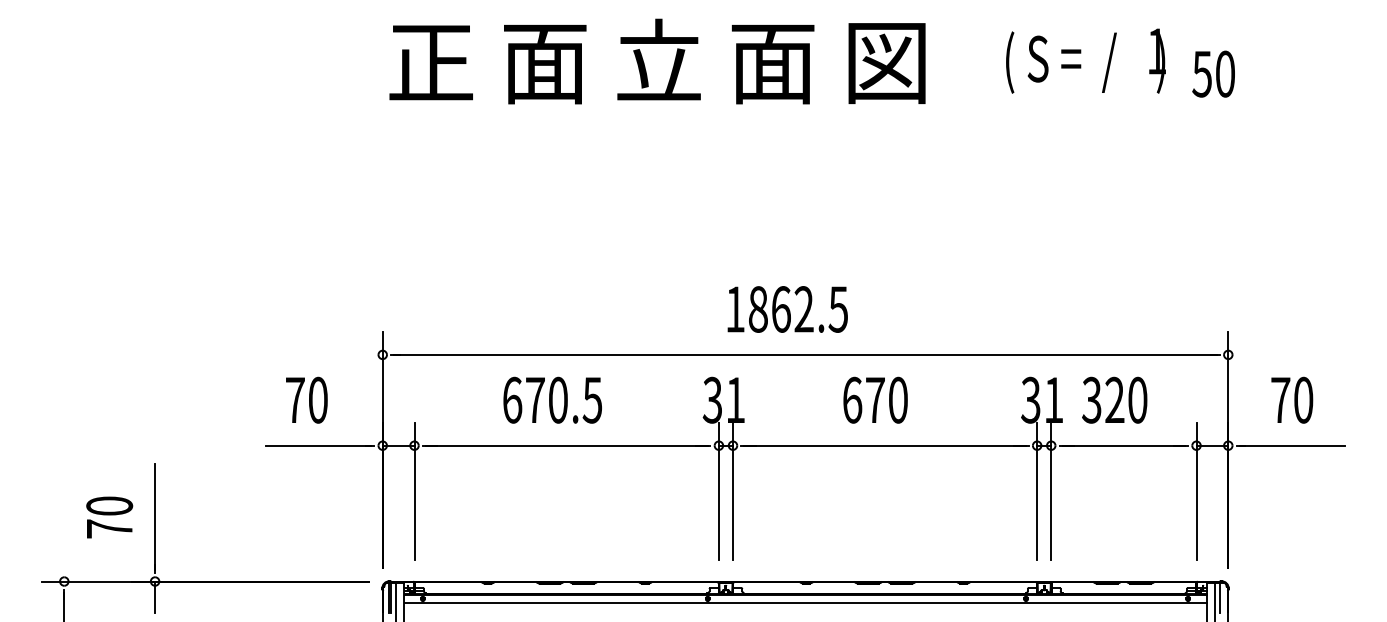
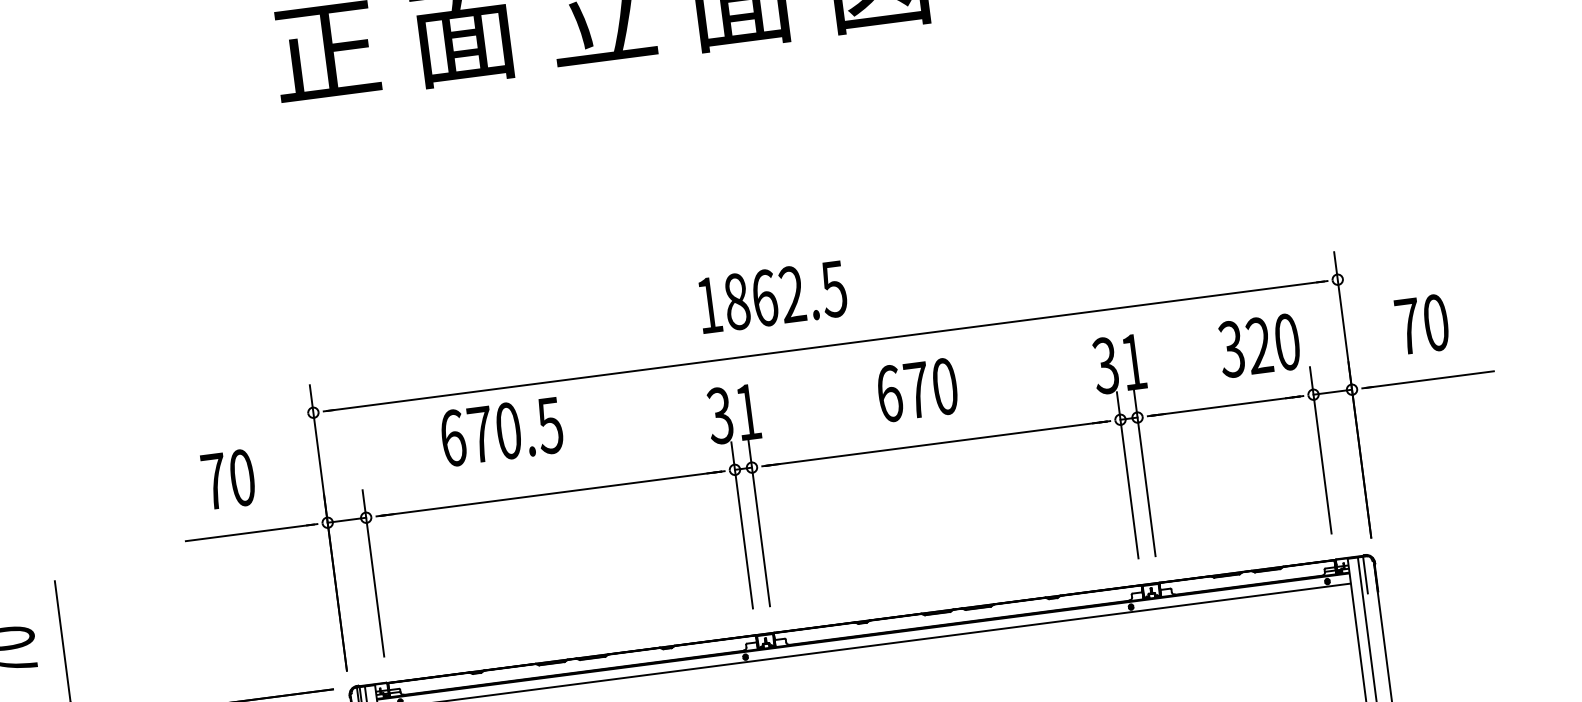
text: (787, 309) -> (772, 297), moved
text: (552, 399) -> (501, 430), moved
text: (1114, 399) -> (1259, 344), moved

